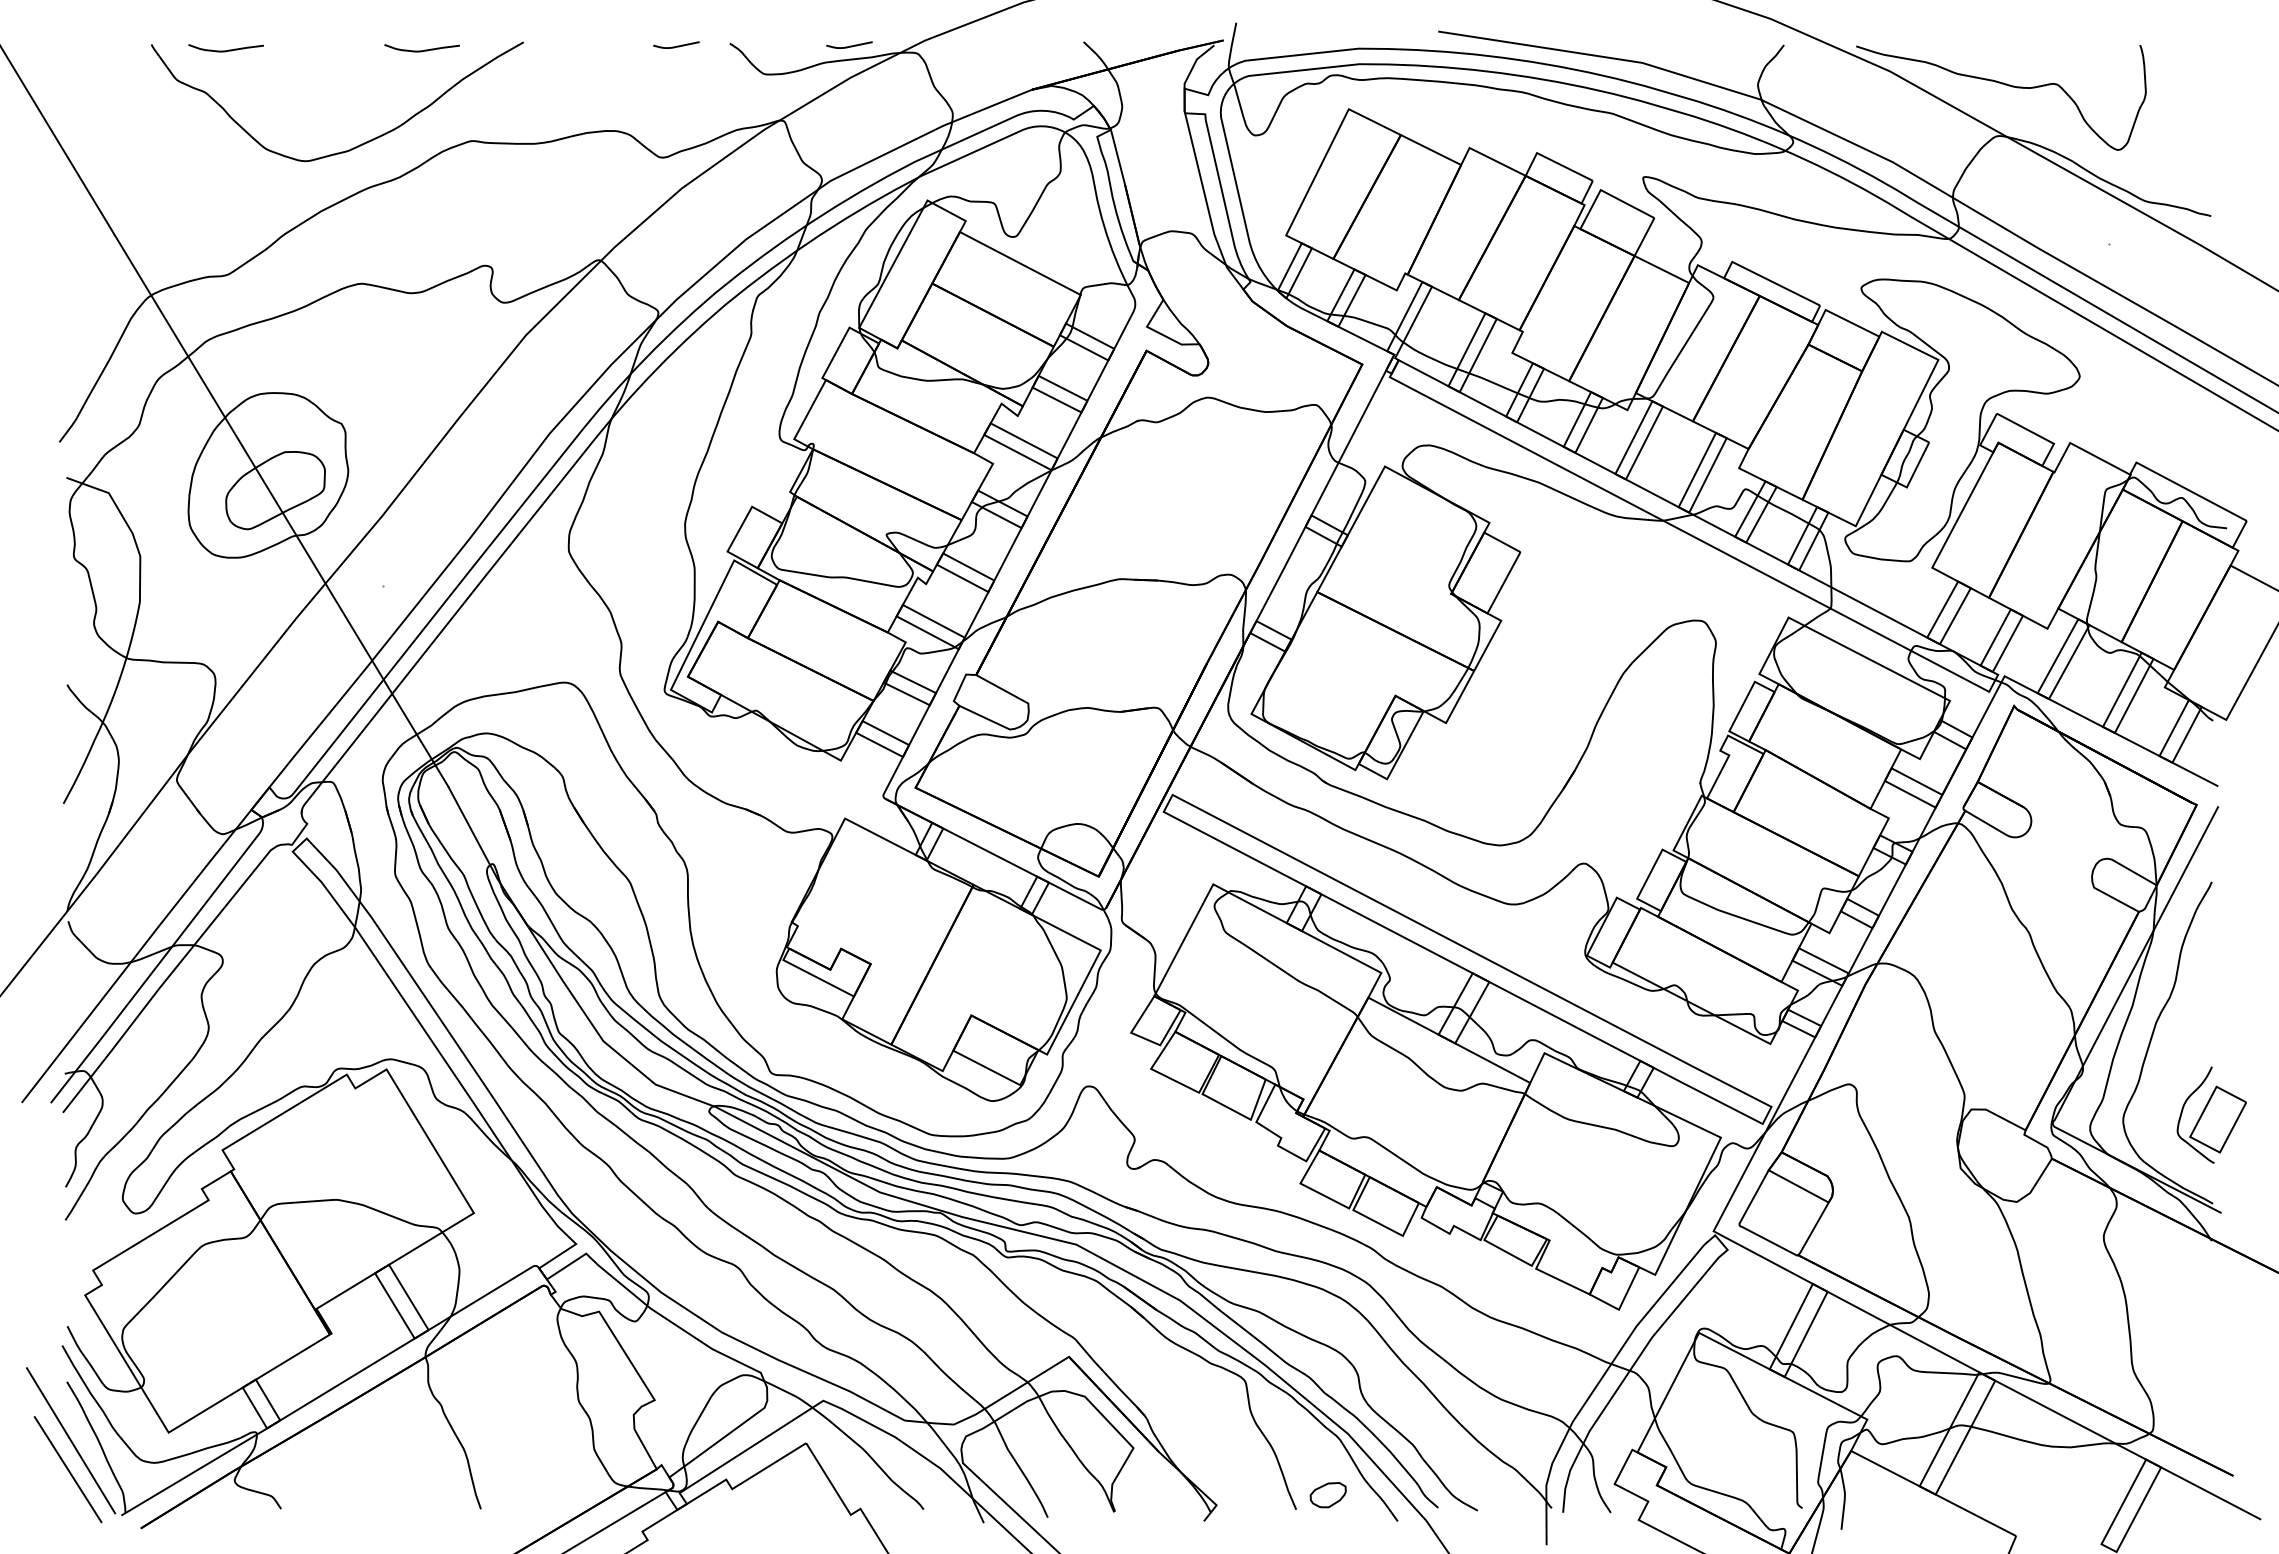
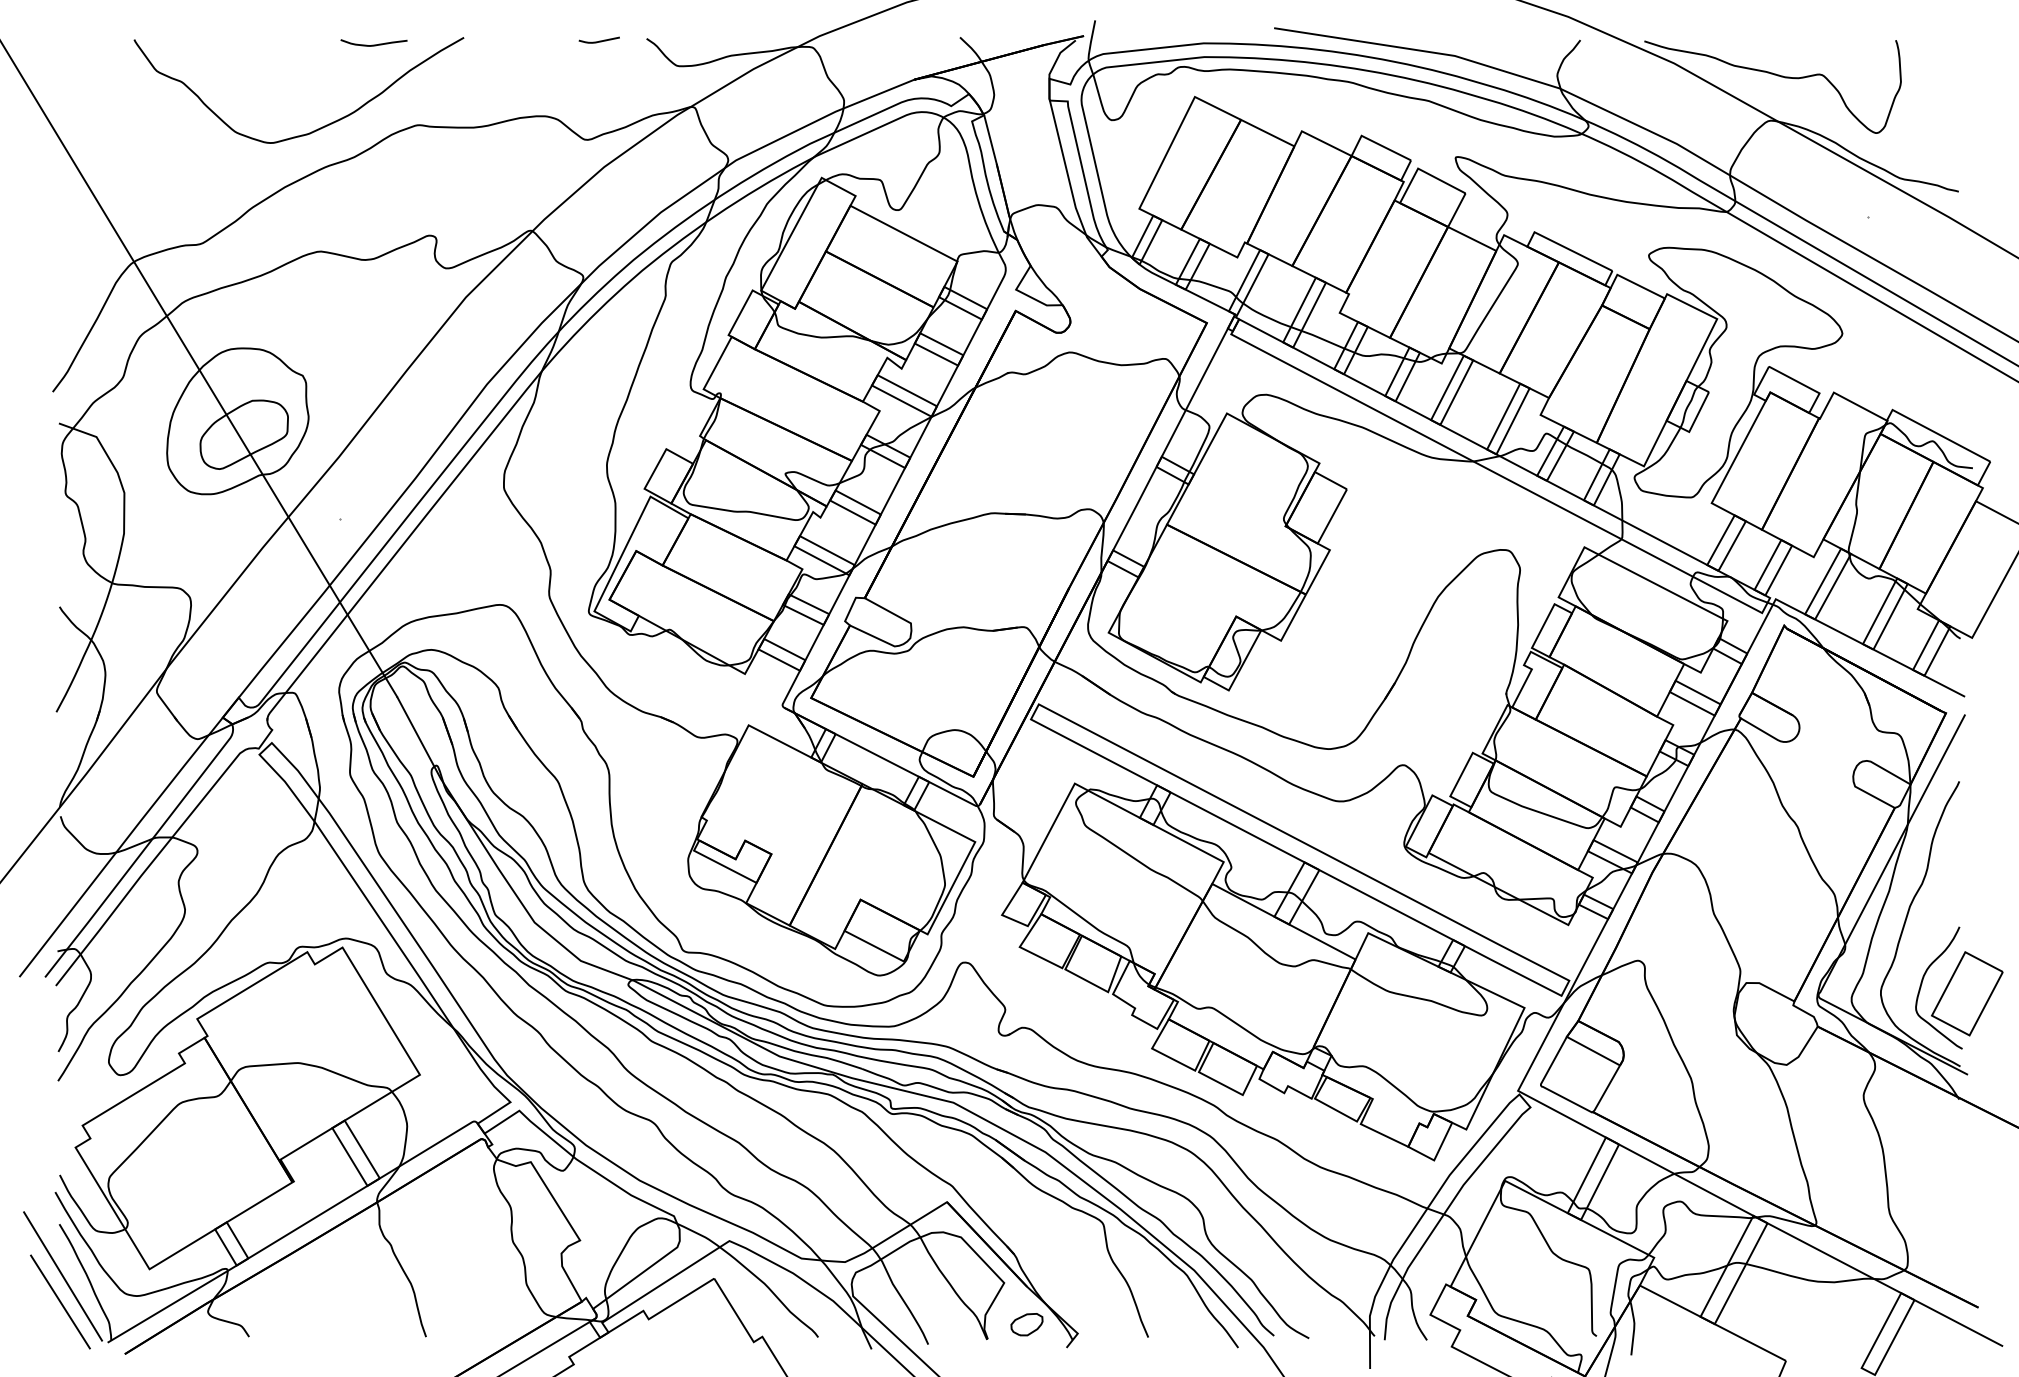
curve: (850, 45) -> (753, 40), removed
curve: (225, 50) -> (199, 44), removed
part: (2211, 1114) -> (1959, 987), size x1.43
part: (1327, 1495) -> (1026, 1324), moved

